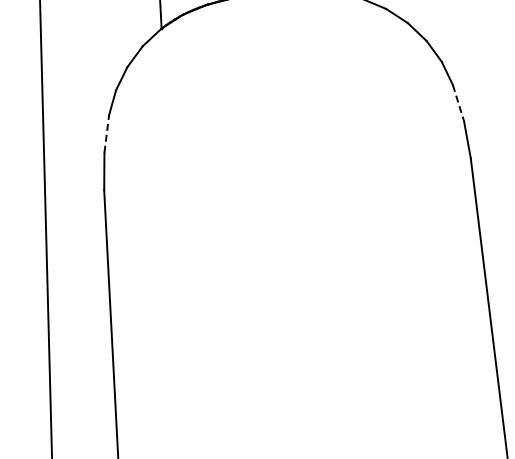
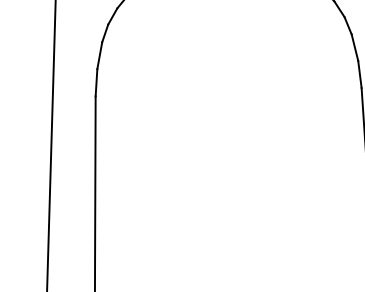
line: (458, 103) -> (354, 47), dashed -> solid
line: (106, 133) -> (99, 55), dashed -> solid

